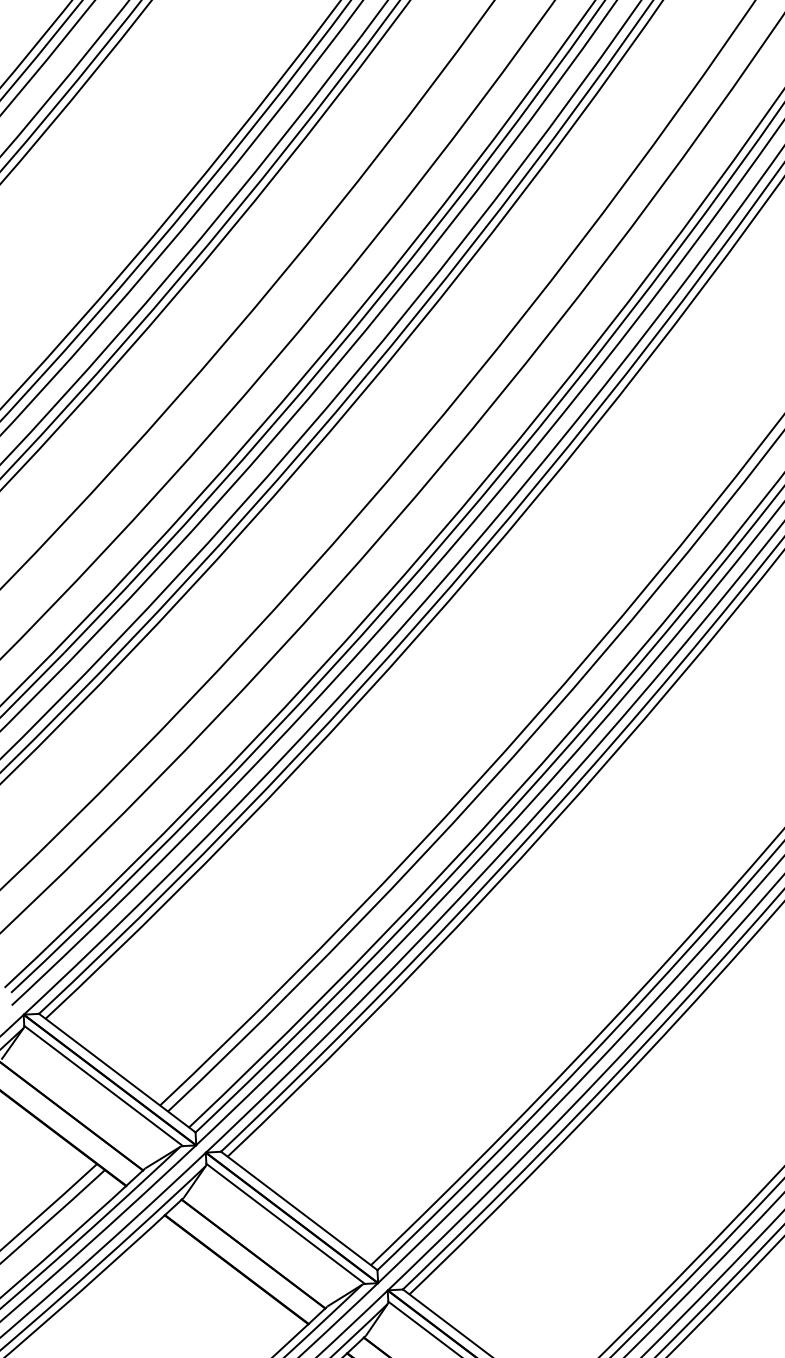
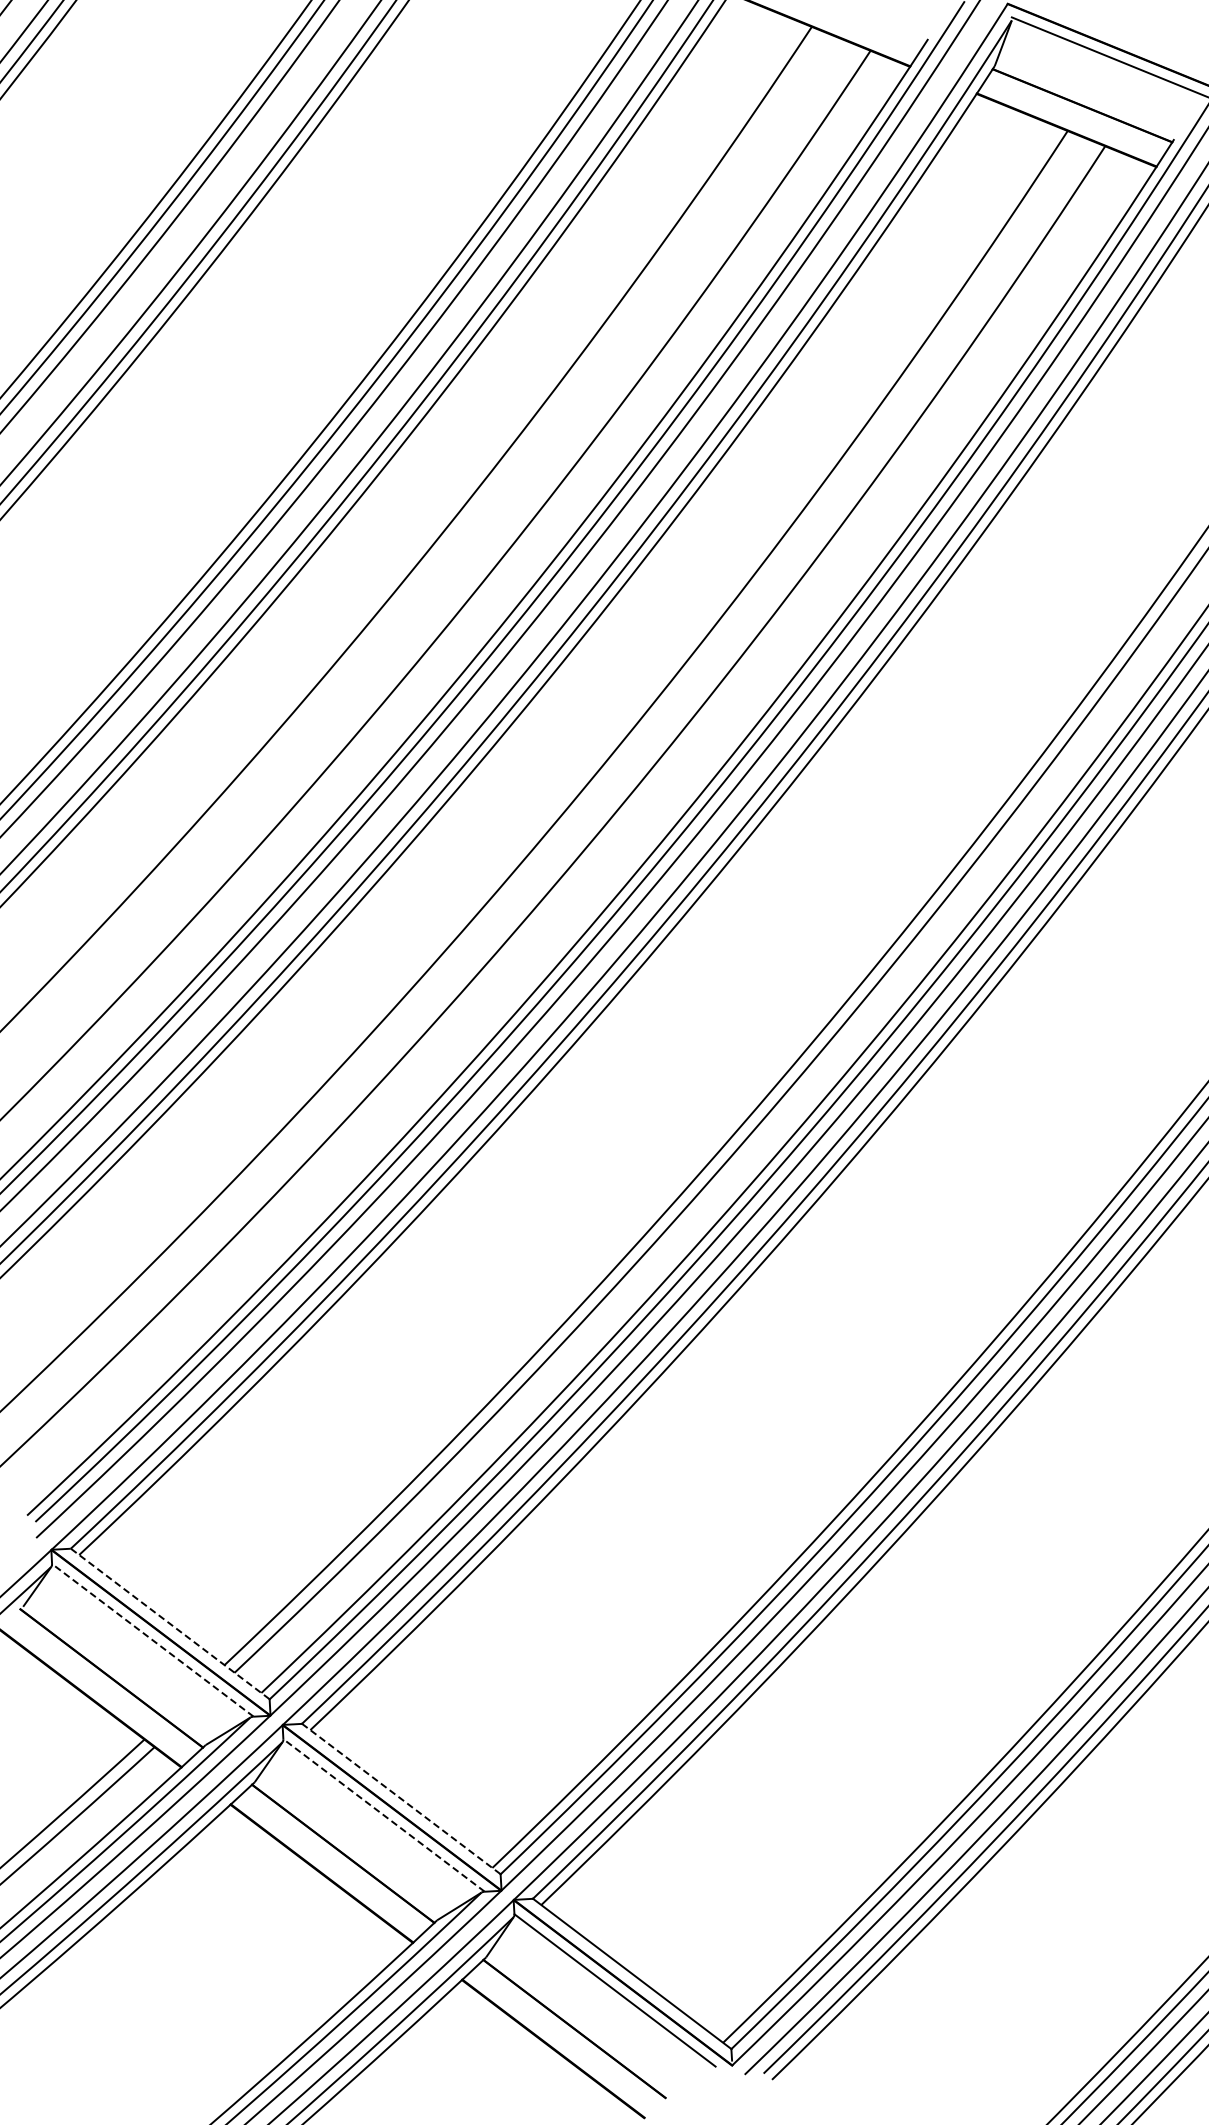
line: (117, 1072) -> (170, 1623), solid -> dashed
line: (103, 1086) -> (152, 1640), solid -> dashed
line: (298, 1210) -> (400, 1798), solid -> dashed
line: (285, 1223) -> (383, 1815), solid -> dashed

